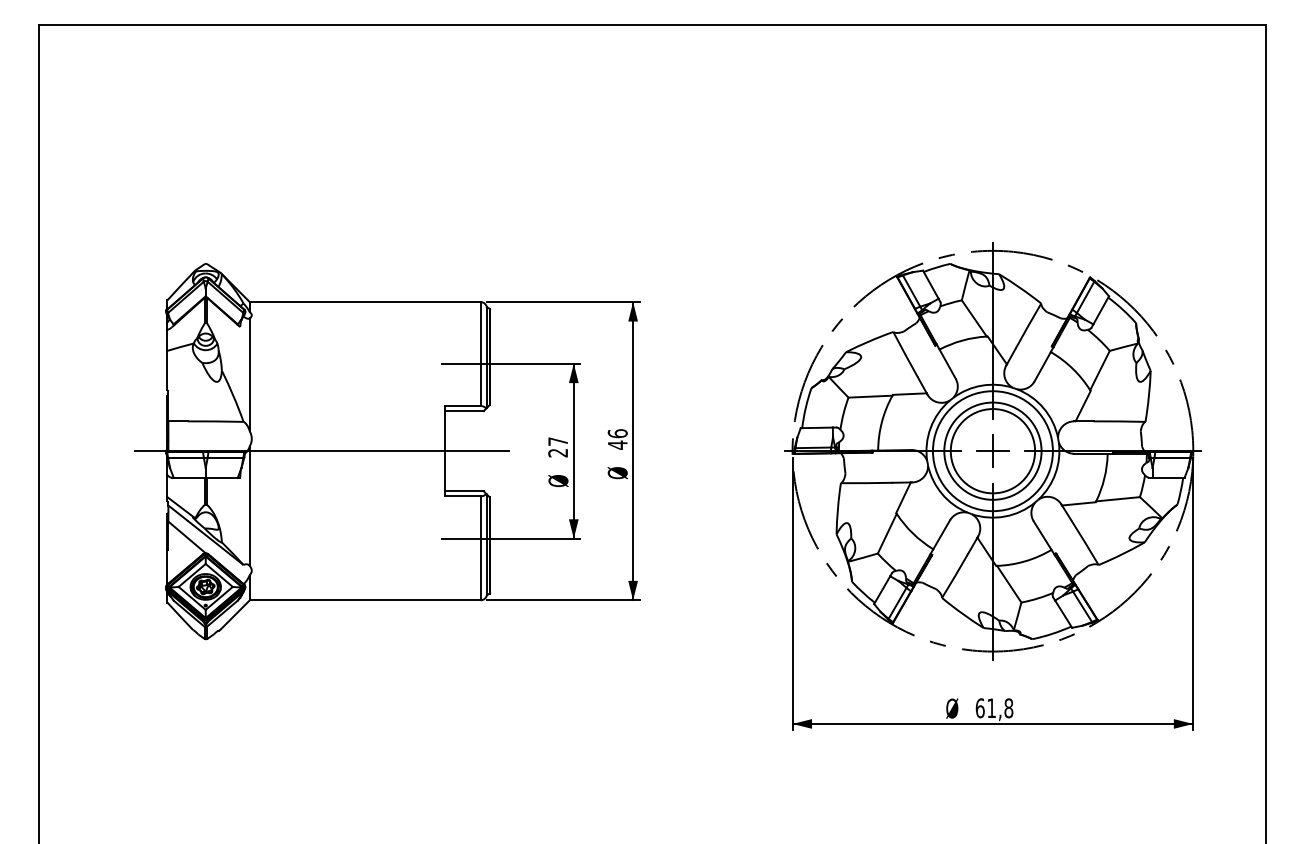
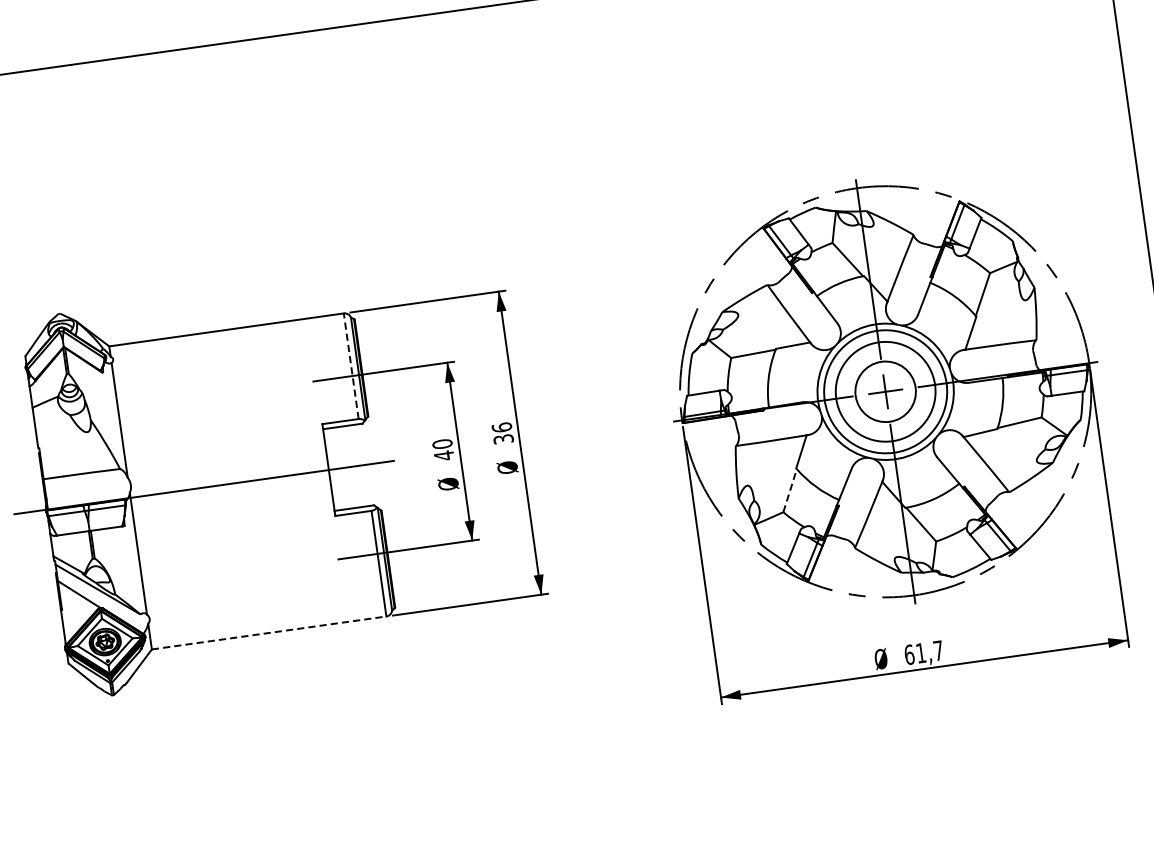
line: (480, 354) -> (351, 366), solid -> dashed
text: (617, 444) -> (503, 438), 46 -> 36
text: (558, 447) -> (443, 450), 27 -> 40
circle: (992, 451) -> (885, 392), size x0.7
line: (887, 533) -> (790, 490), solid -> dashed
line: (365, 600) -> (269, 633), solid -> dashed
text: (1008, 708) -> (938, 651), 61,8 -> 61,7

